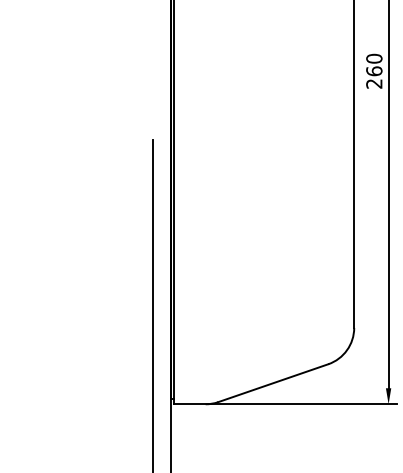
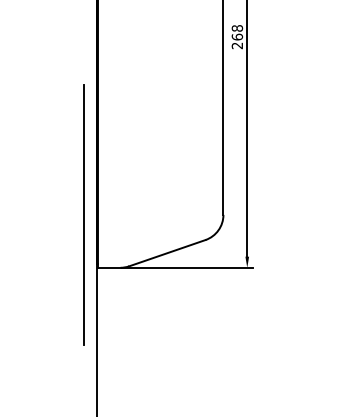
text: (374, 58) -> (237, 28), 260 -> 268

